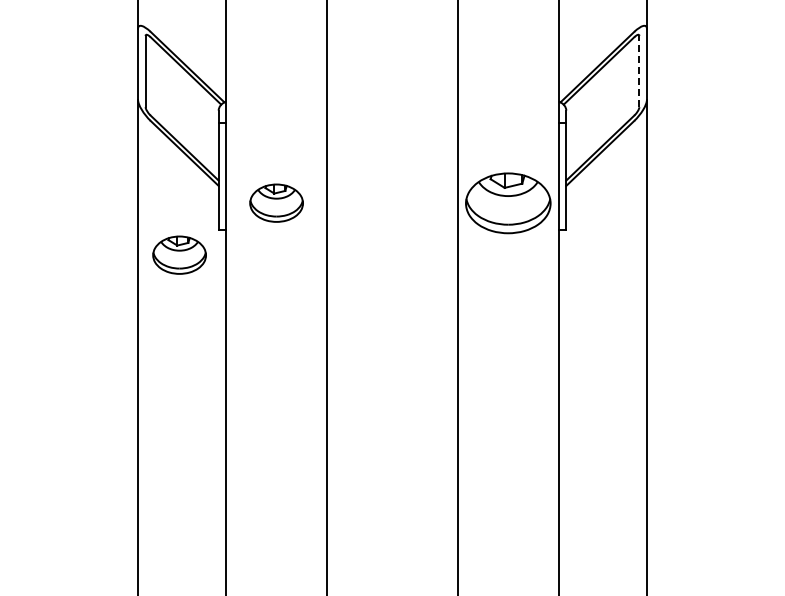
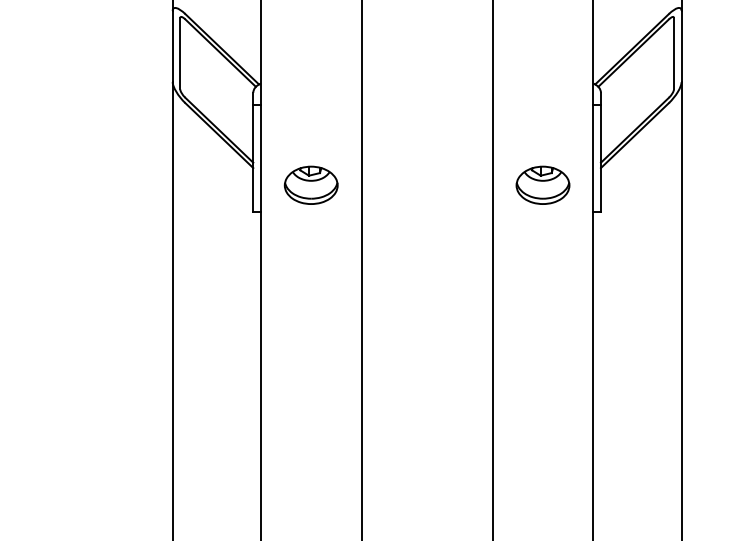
line: (639, 71) -> (674, 53), dashed -> solid
part: (508, 202) -> (543, 184), size x0.62
part: (179, 254) -> (214, 236), removed

